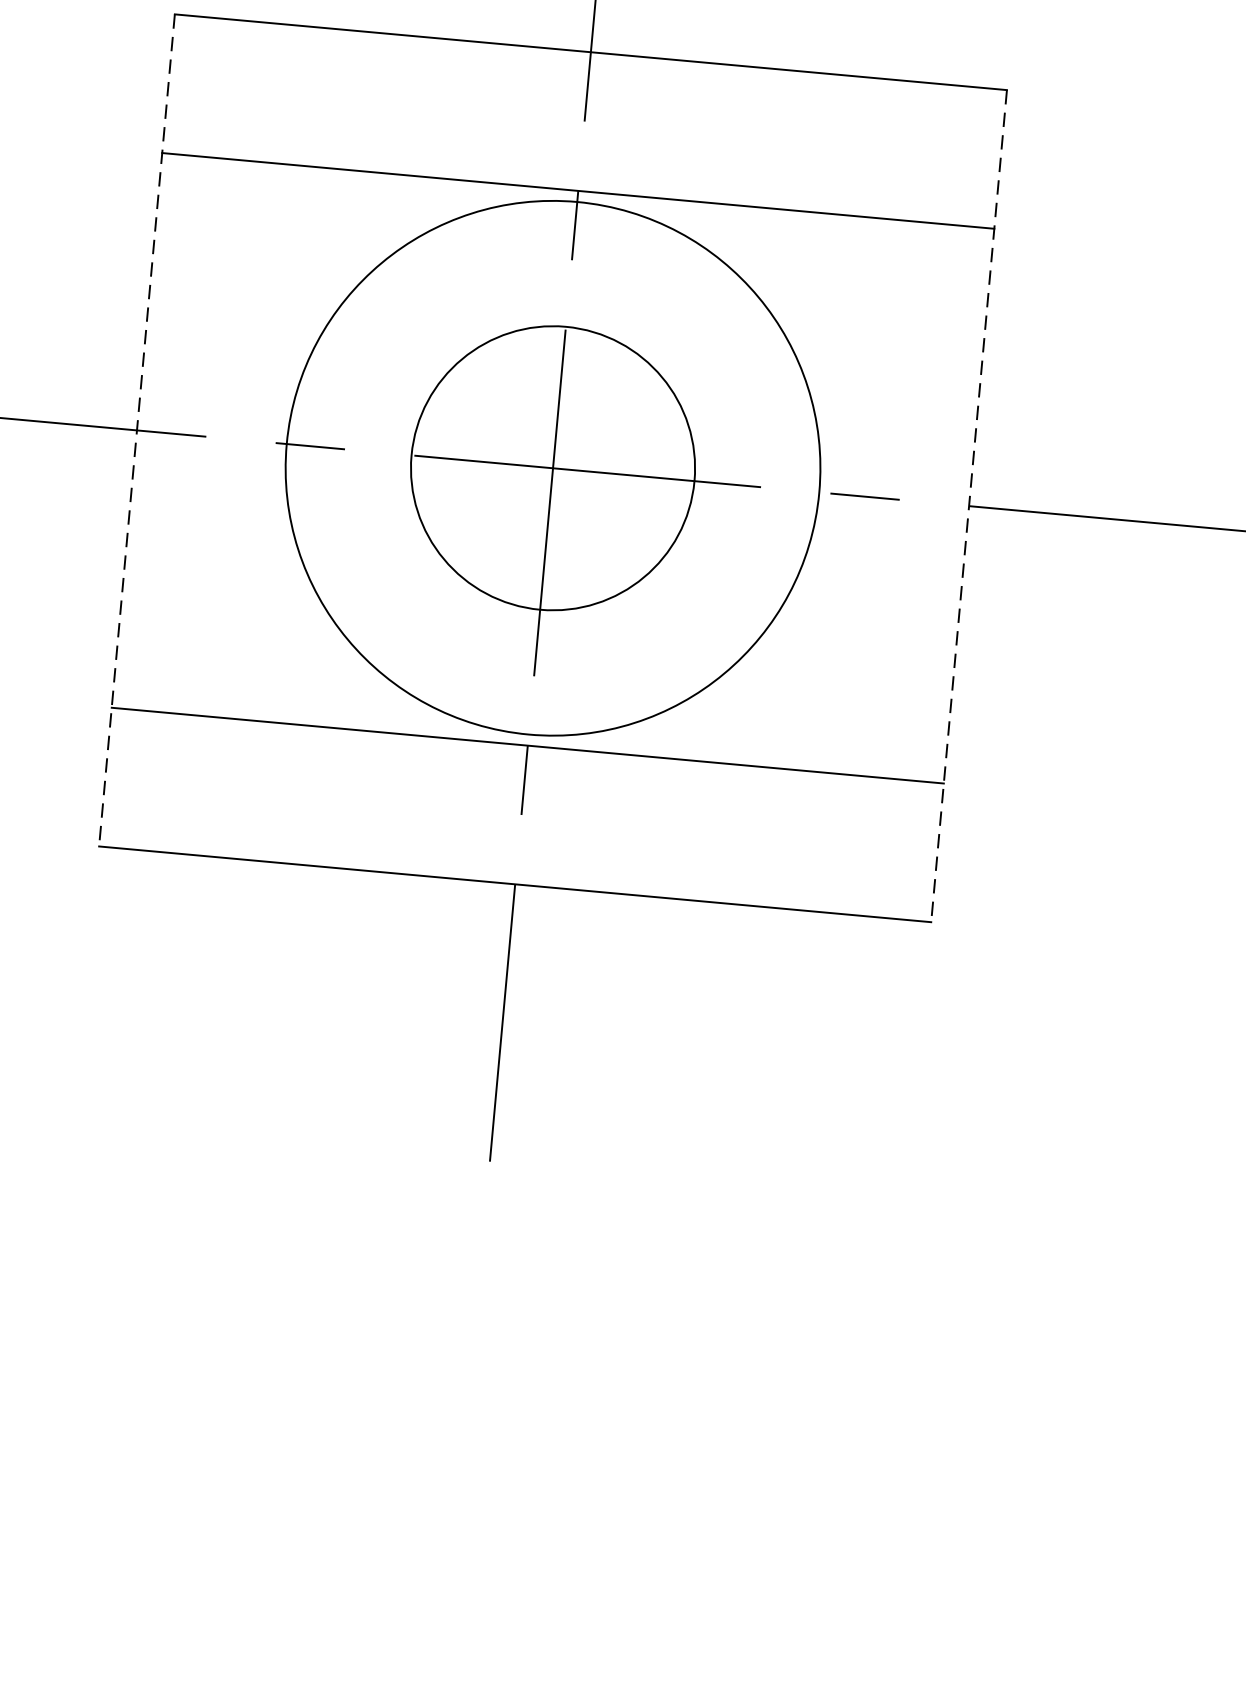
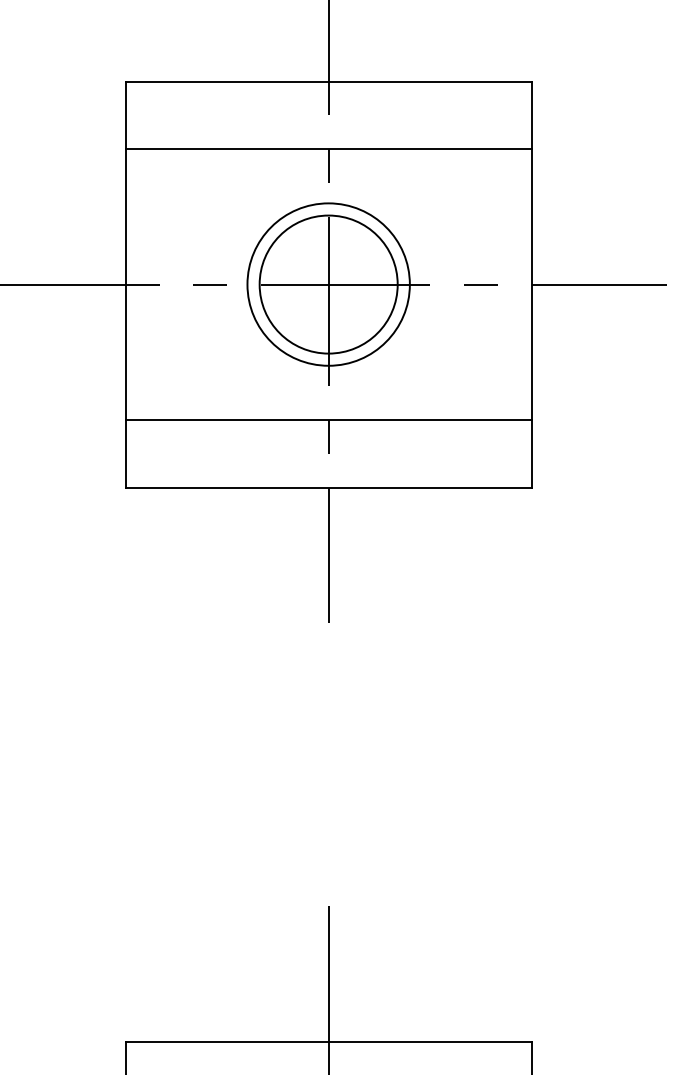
line: (136, 432) -> (125, 285), dashed -> solid
circle: (552, 468) -> (328, 284), size x0.62
line: (968, 507) -> (531, 285), dashed -> solid

